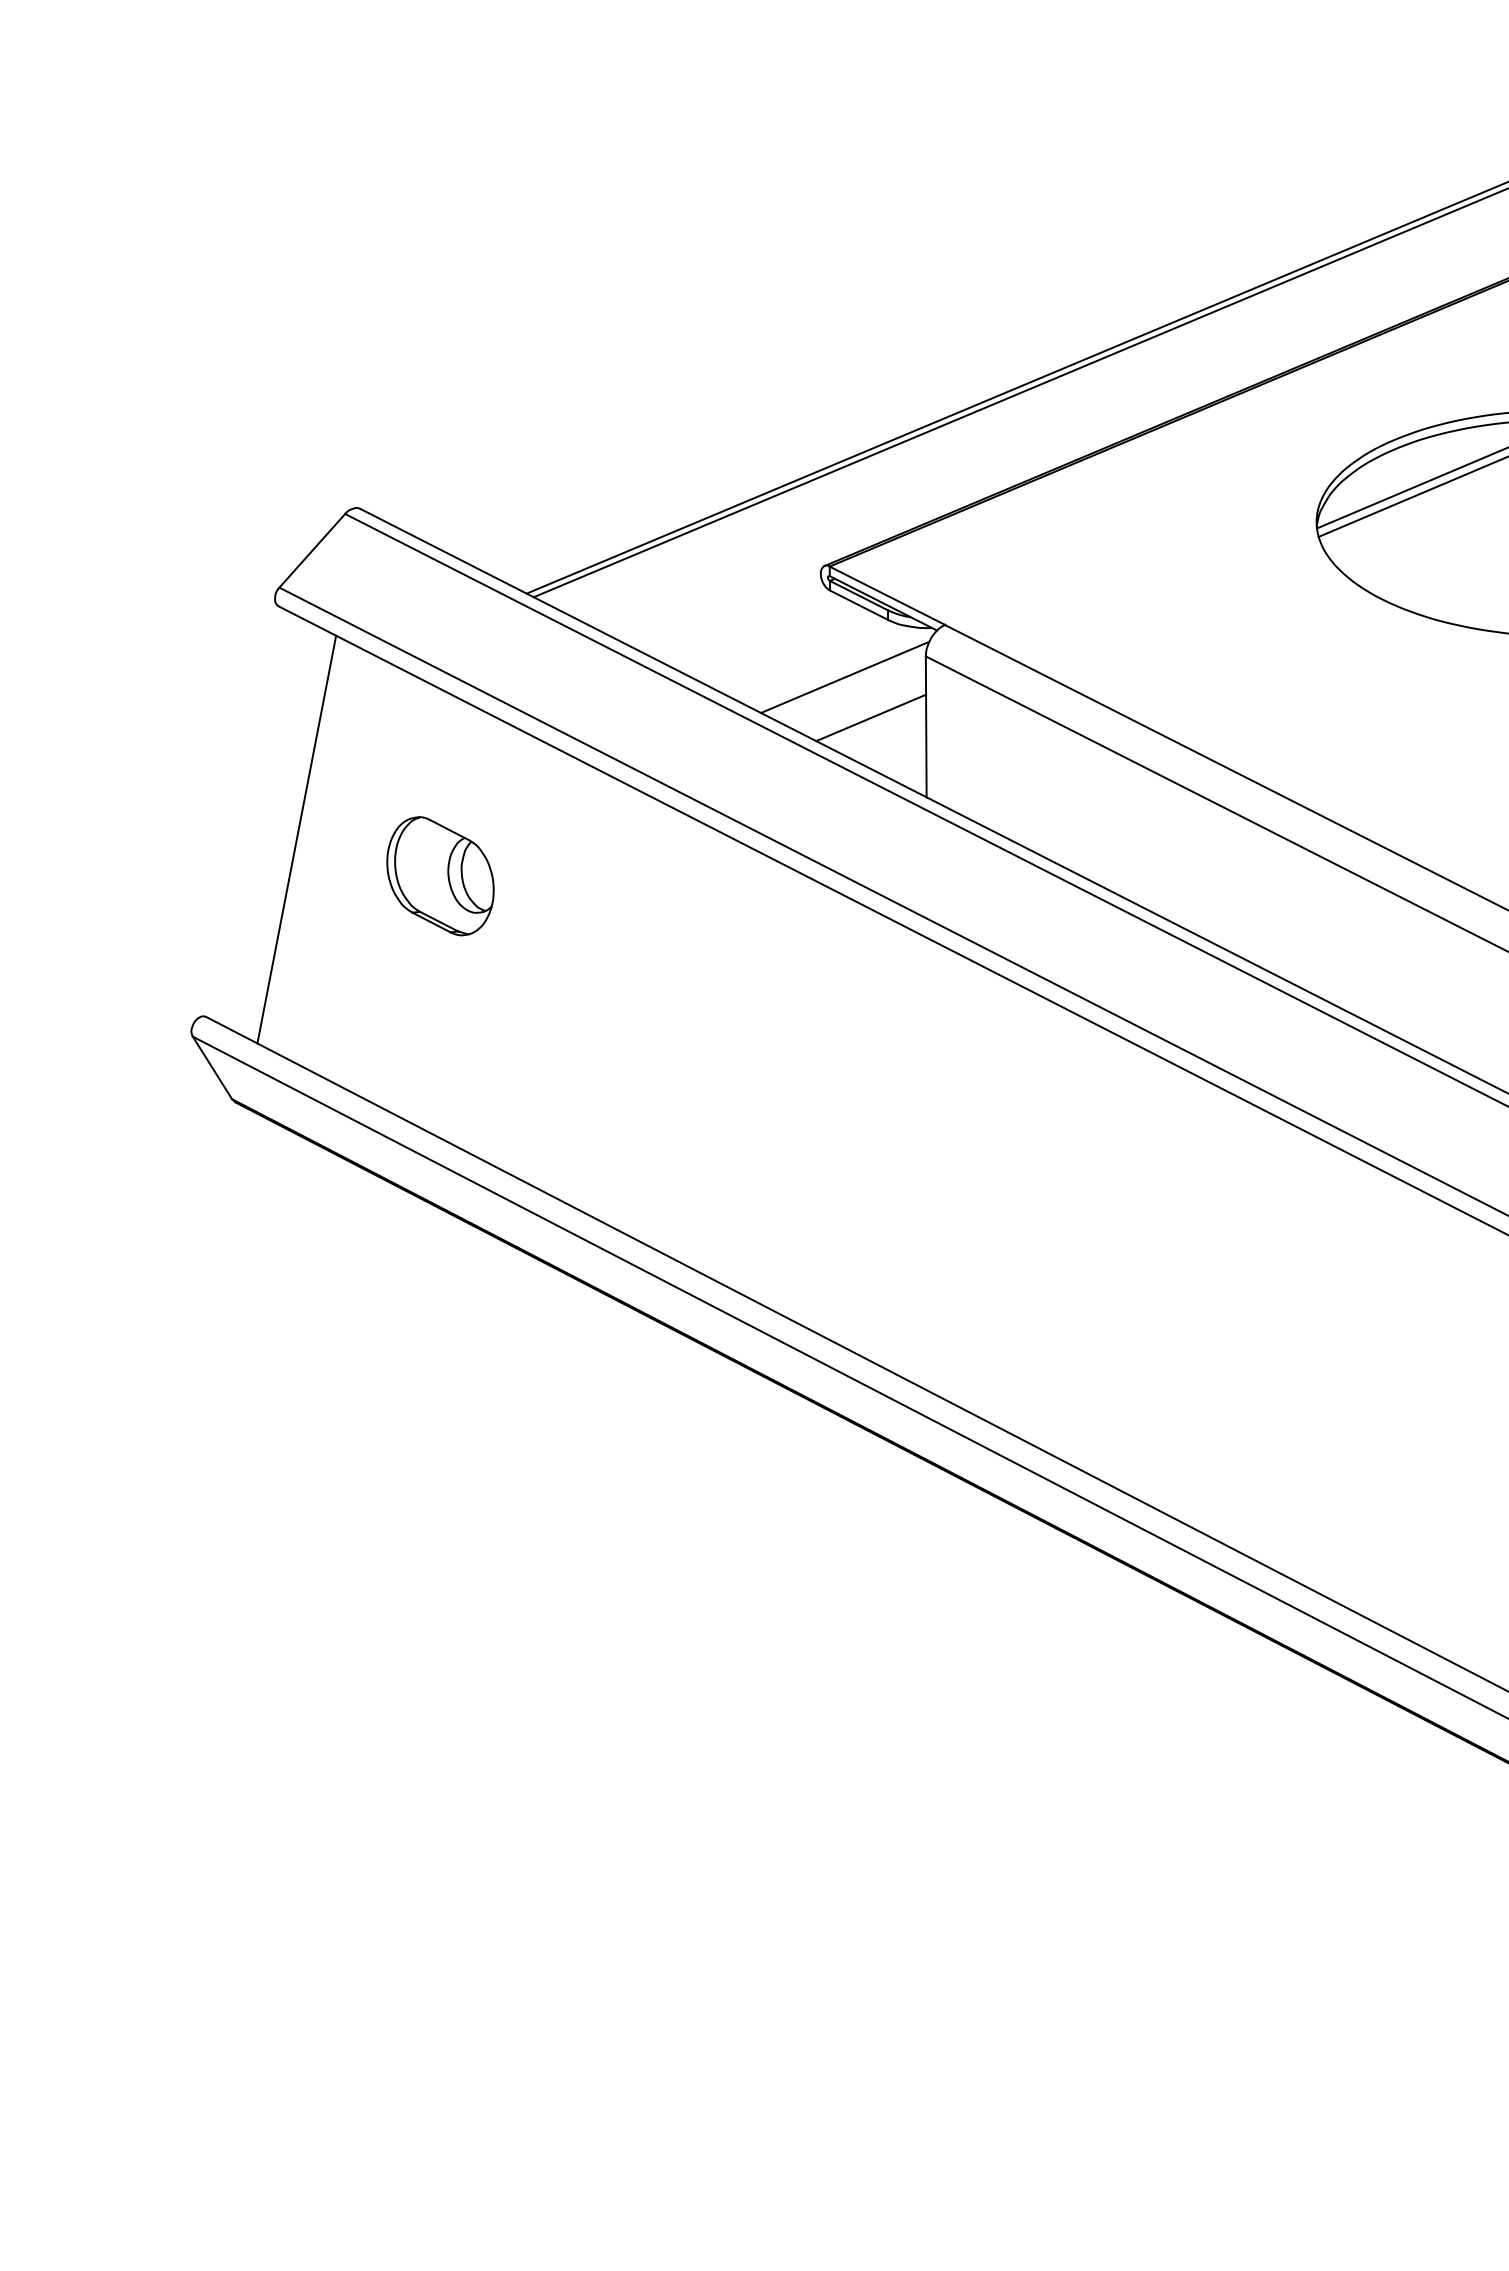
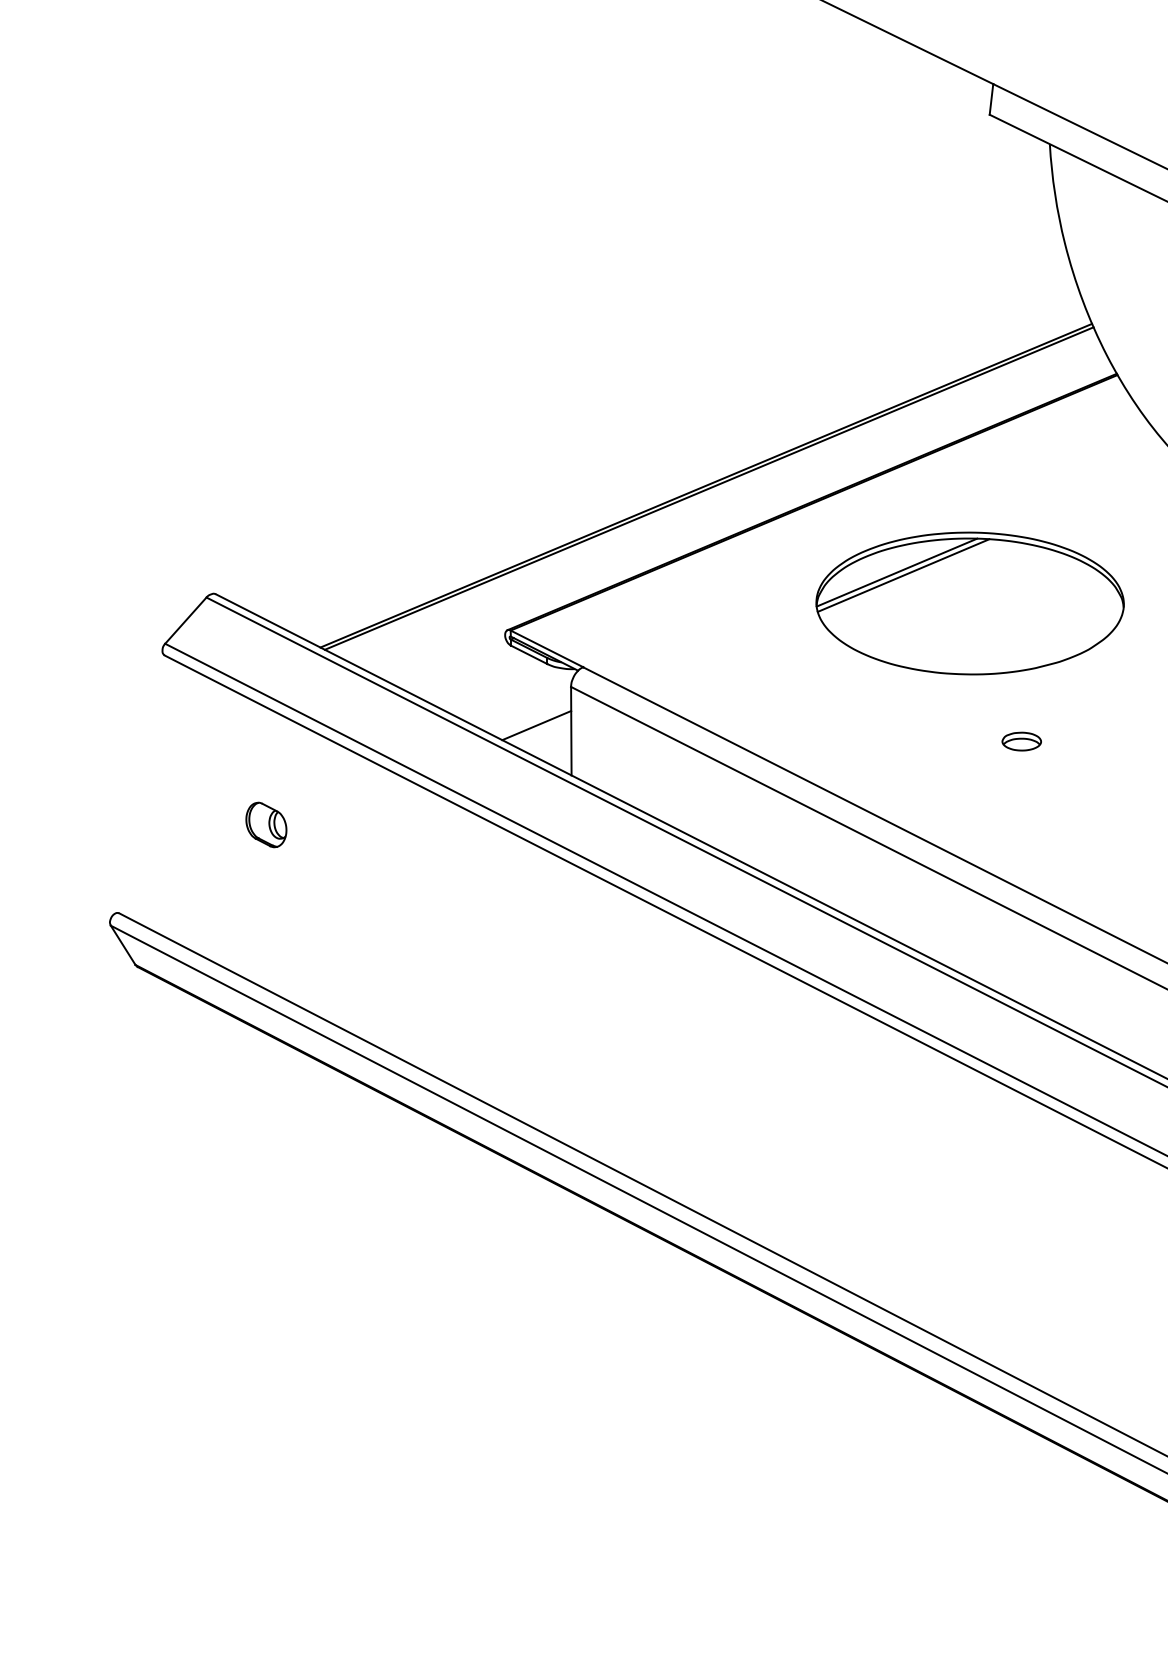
line: (845, 676) -> (520, 699), removed
line: (295, 838) -> (175, 801), removed
part: (440, 875) -> (266, 824), size x0.6

